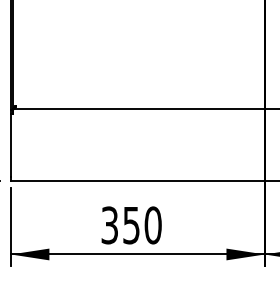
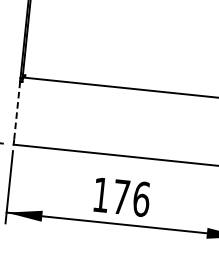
line: (11, 145) -> (17, 111), solid -> dashed
text: (131, 225) -> (121, 197), 350 -> 176

